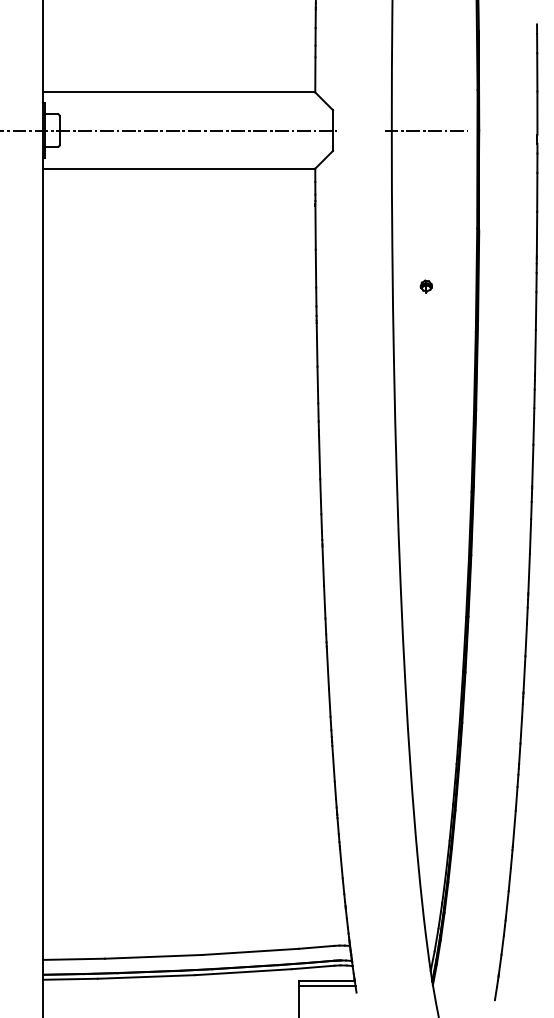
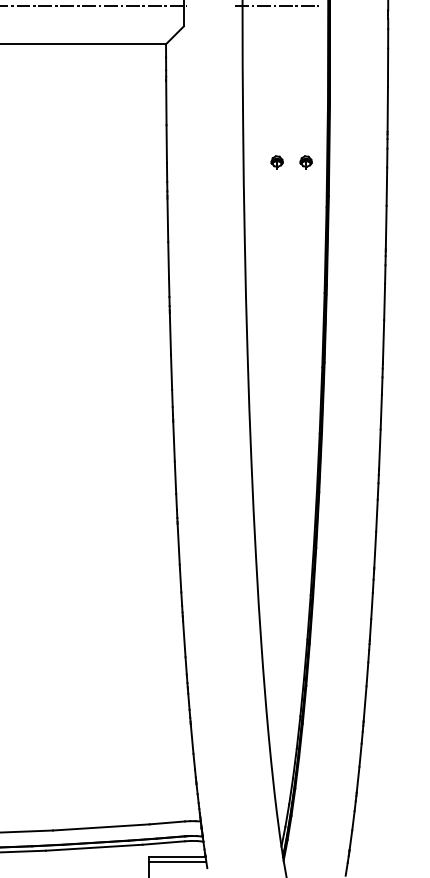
part: (454, 286) -> (305, 162), added

